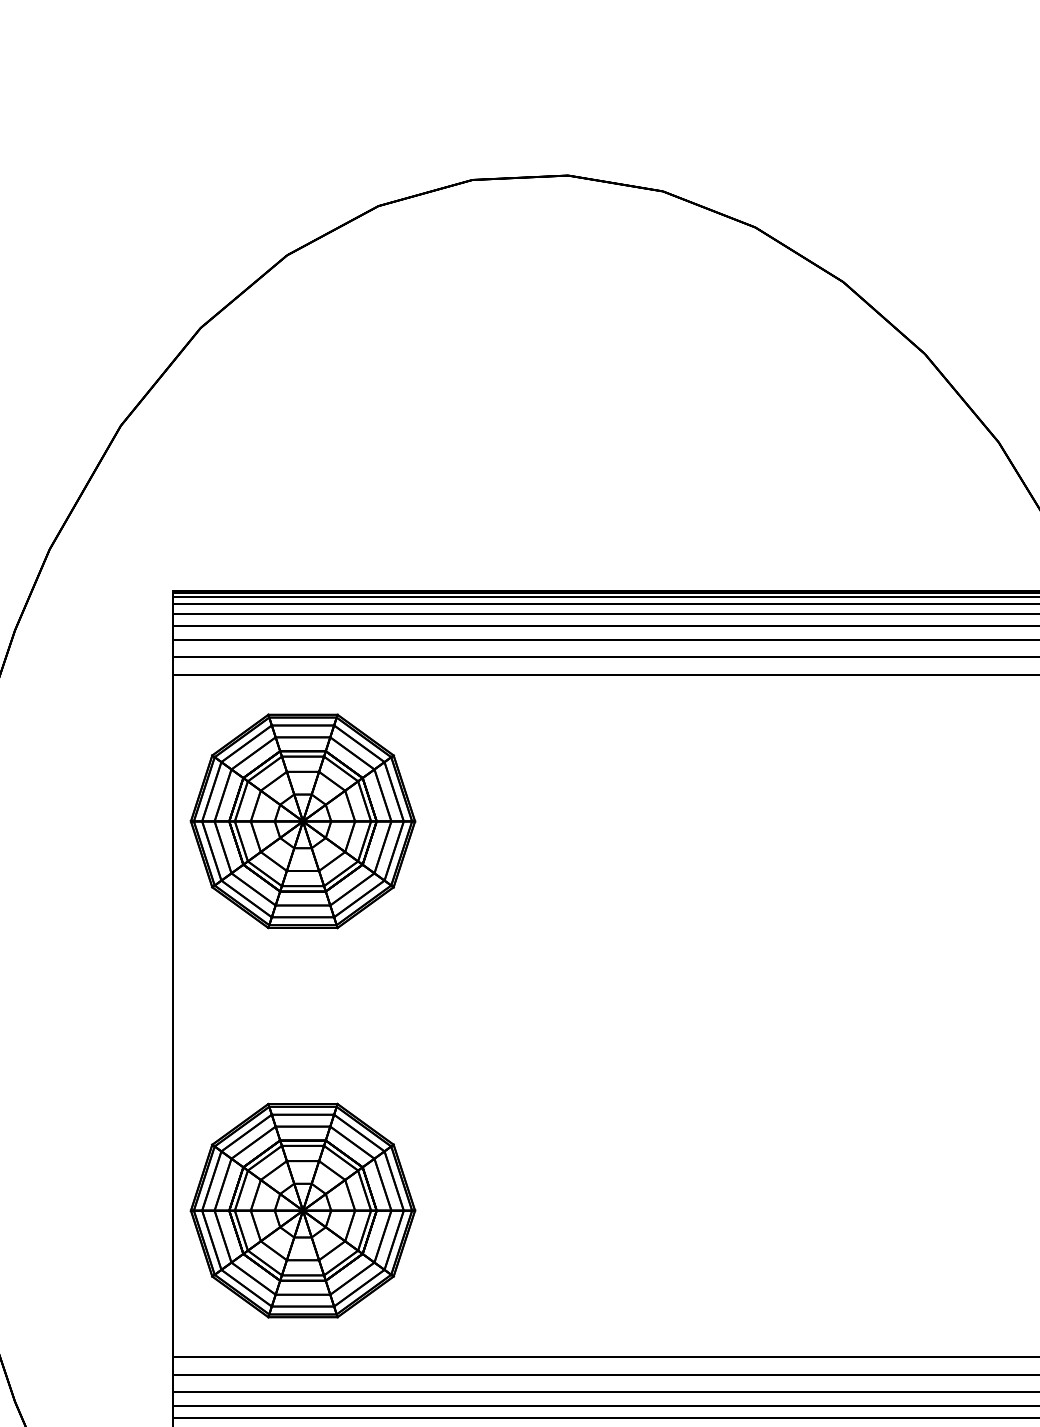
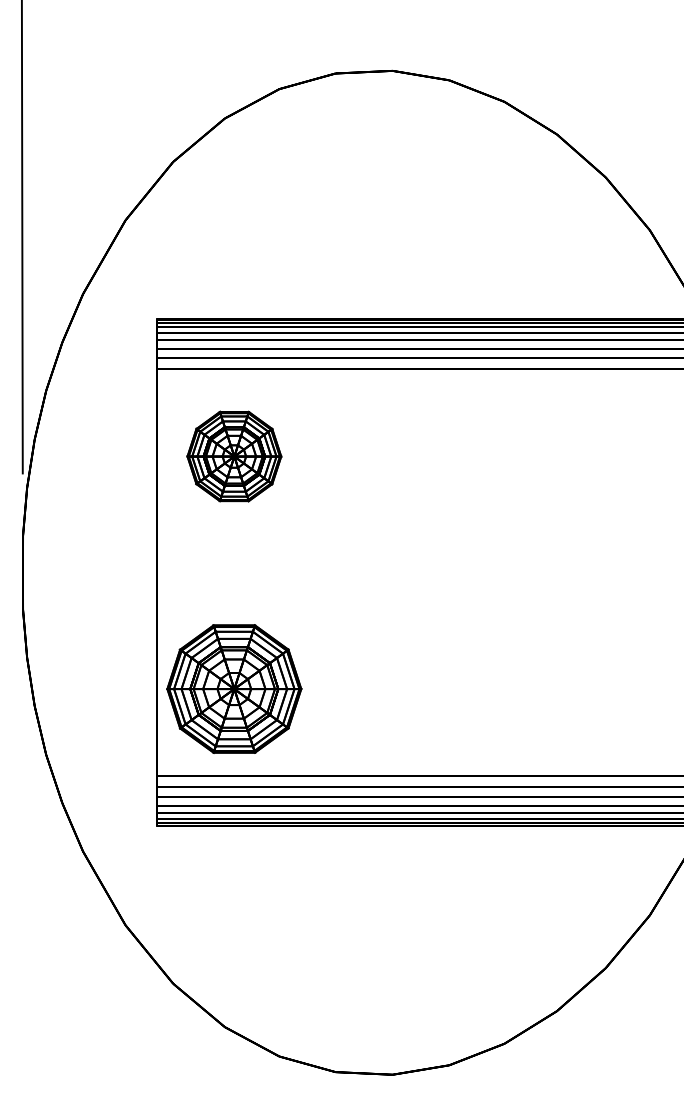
part: (303, 821) -> (234, 456), size x0.7

